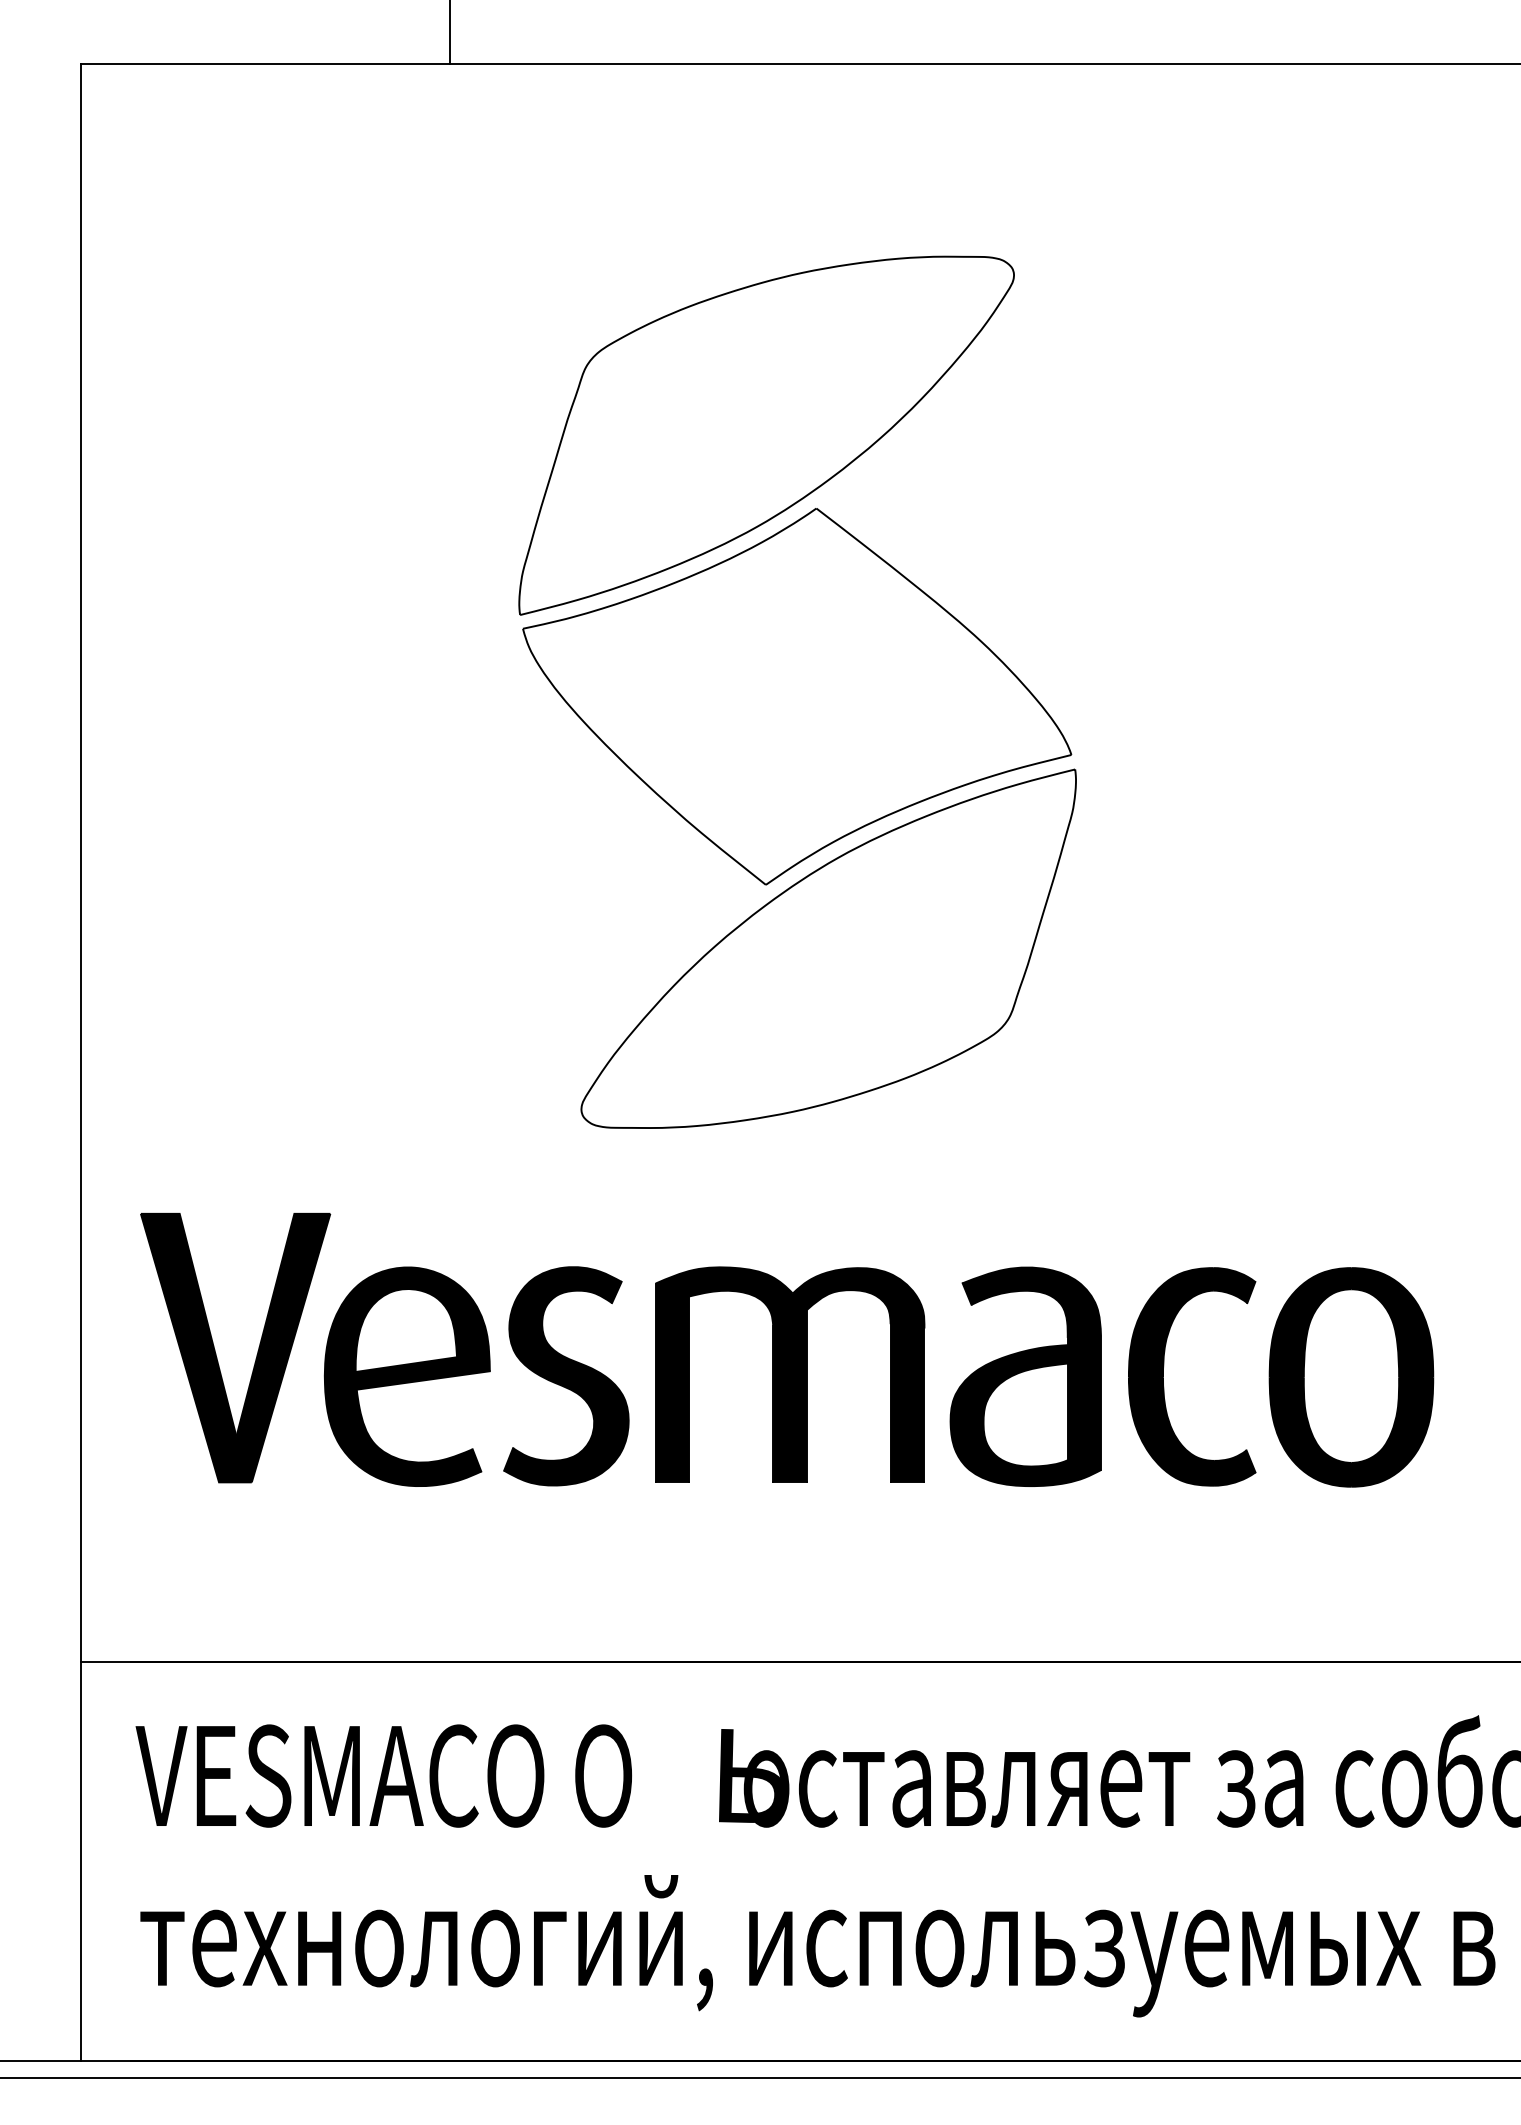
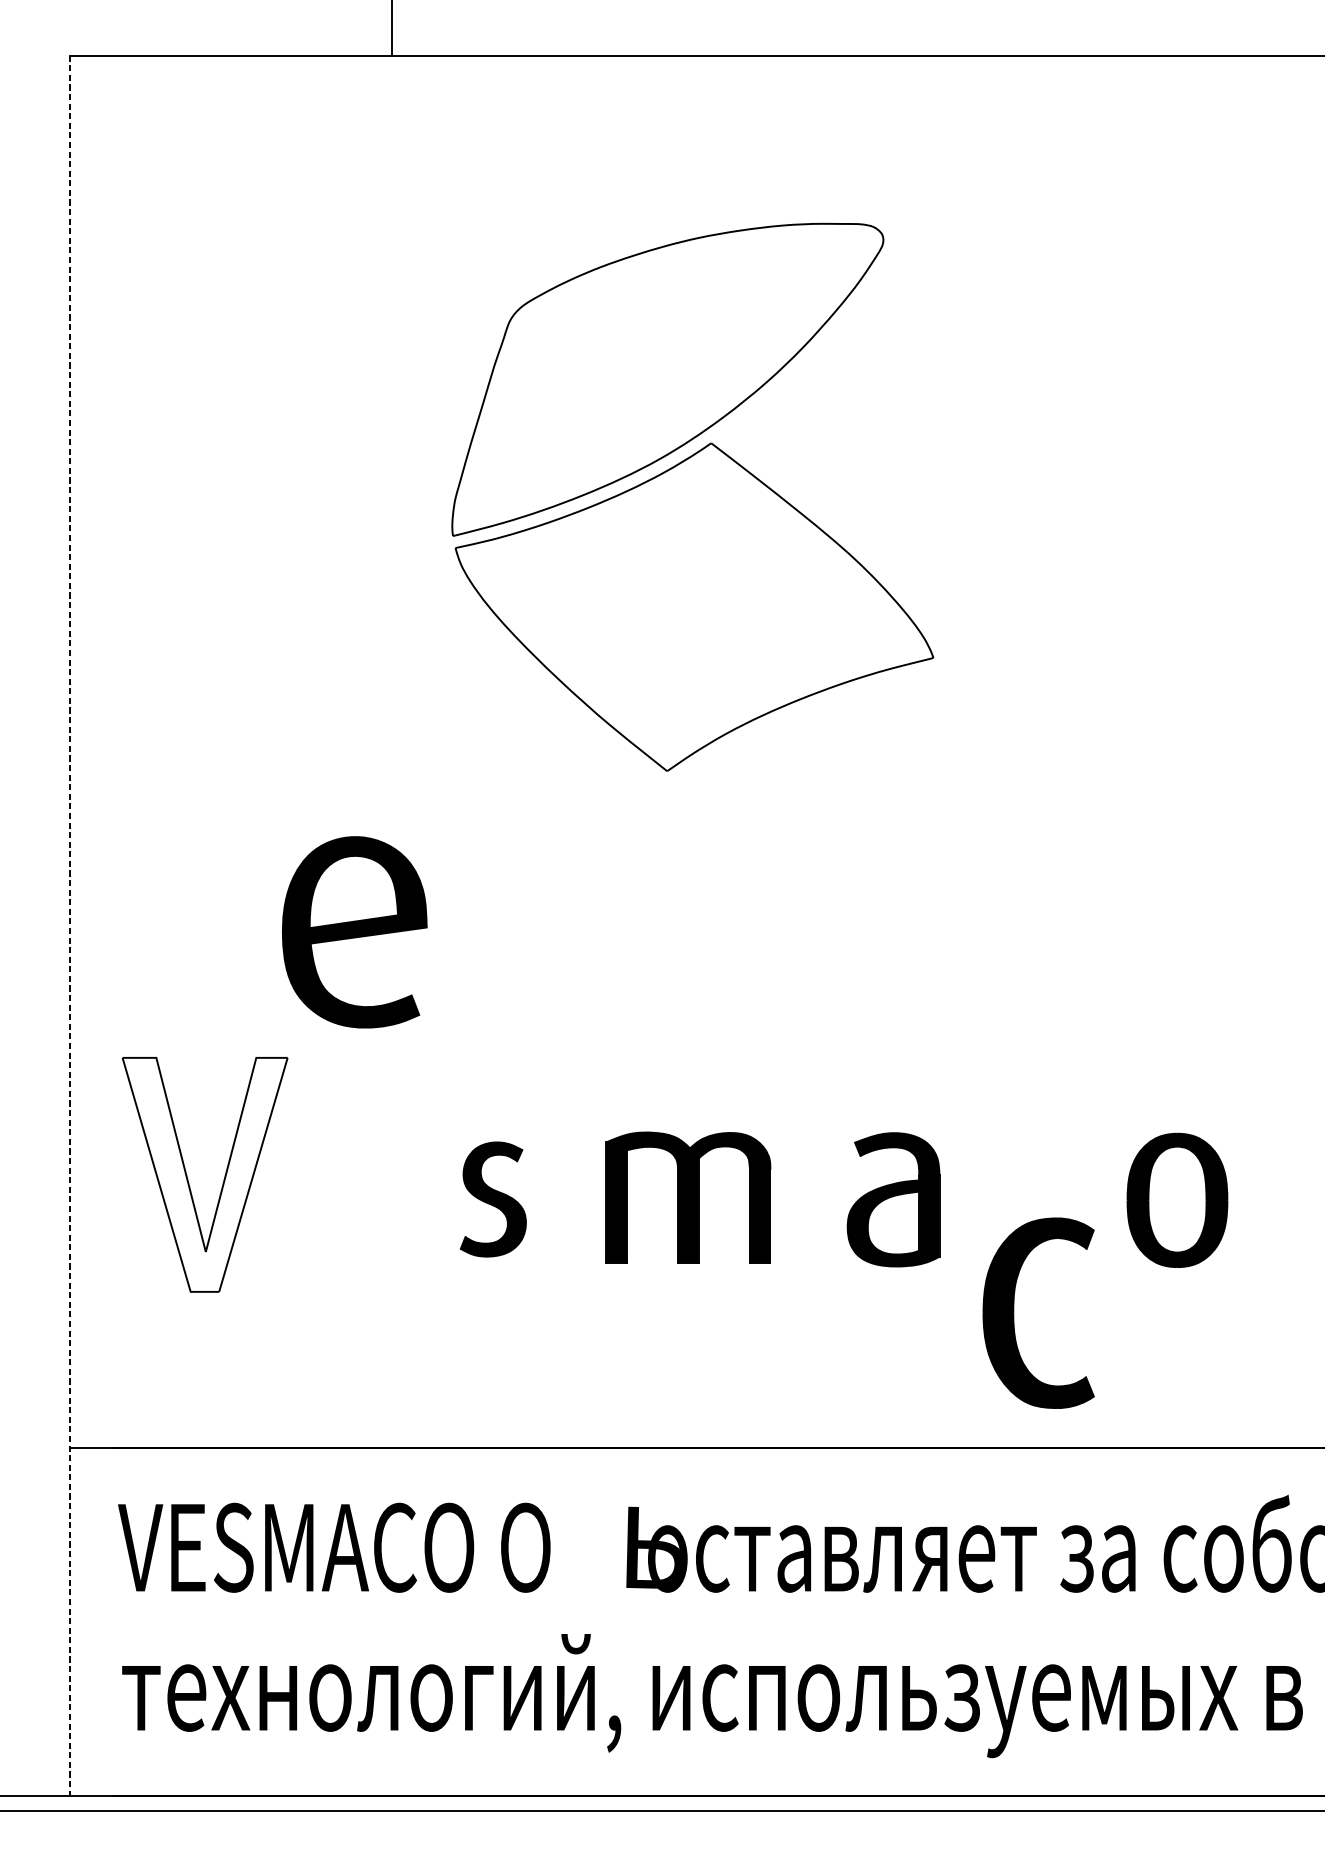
curve: (784, 893) -> (683, 778), removed
line: (81, 1062) -> (70, 926), solid -> dashed
fill: (235, 1347) -> (205, 1174), removed
part: (790, 1374) -> (688, 1197), size x0.7
part: (406, 1376) -> (354, 932), moved
part: (566, 1376) -> (493, 1199), size x0.6
part: (1025, 1376) -> (893, 1199), size x0.7
part: (1163, 1376) -> (1013, 1312), moved
part: (1351, 1377) -> (1177, 1200), size x0.7

